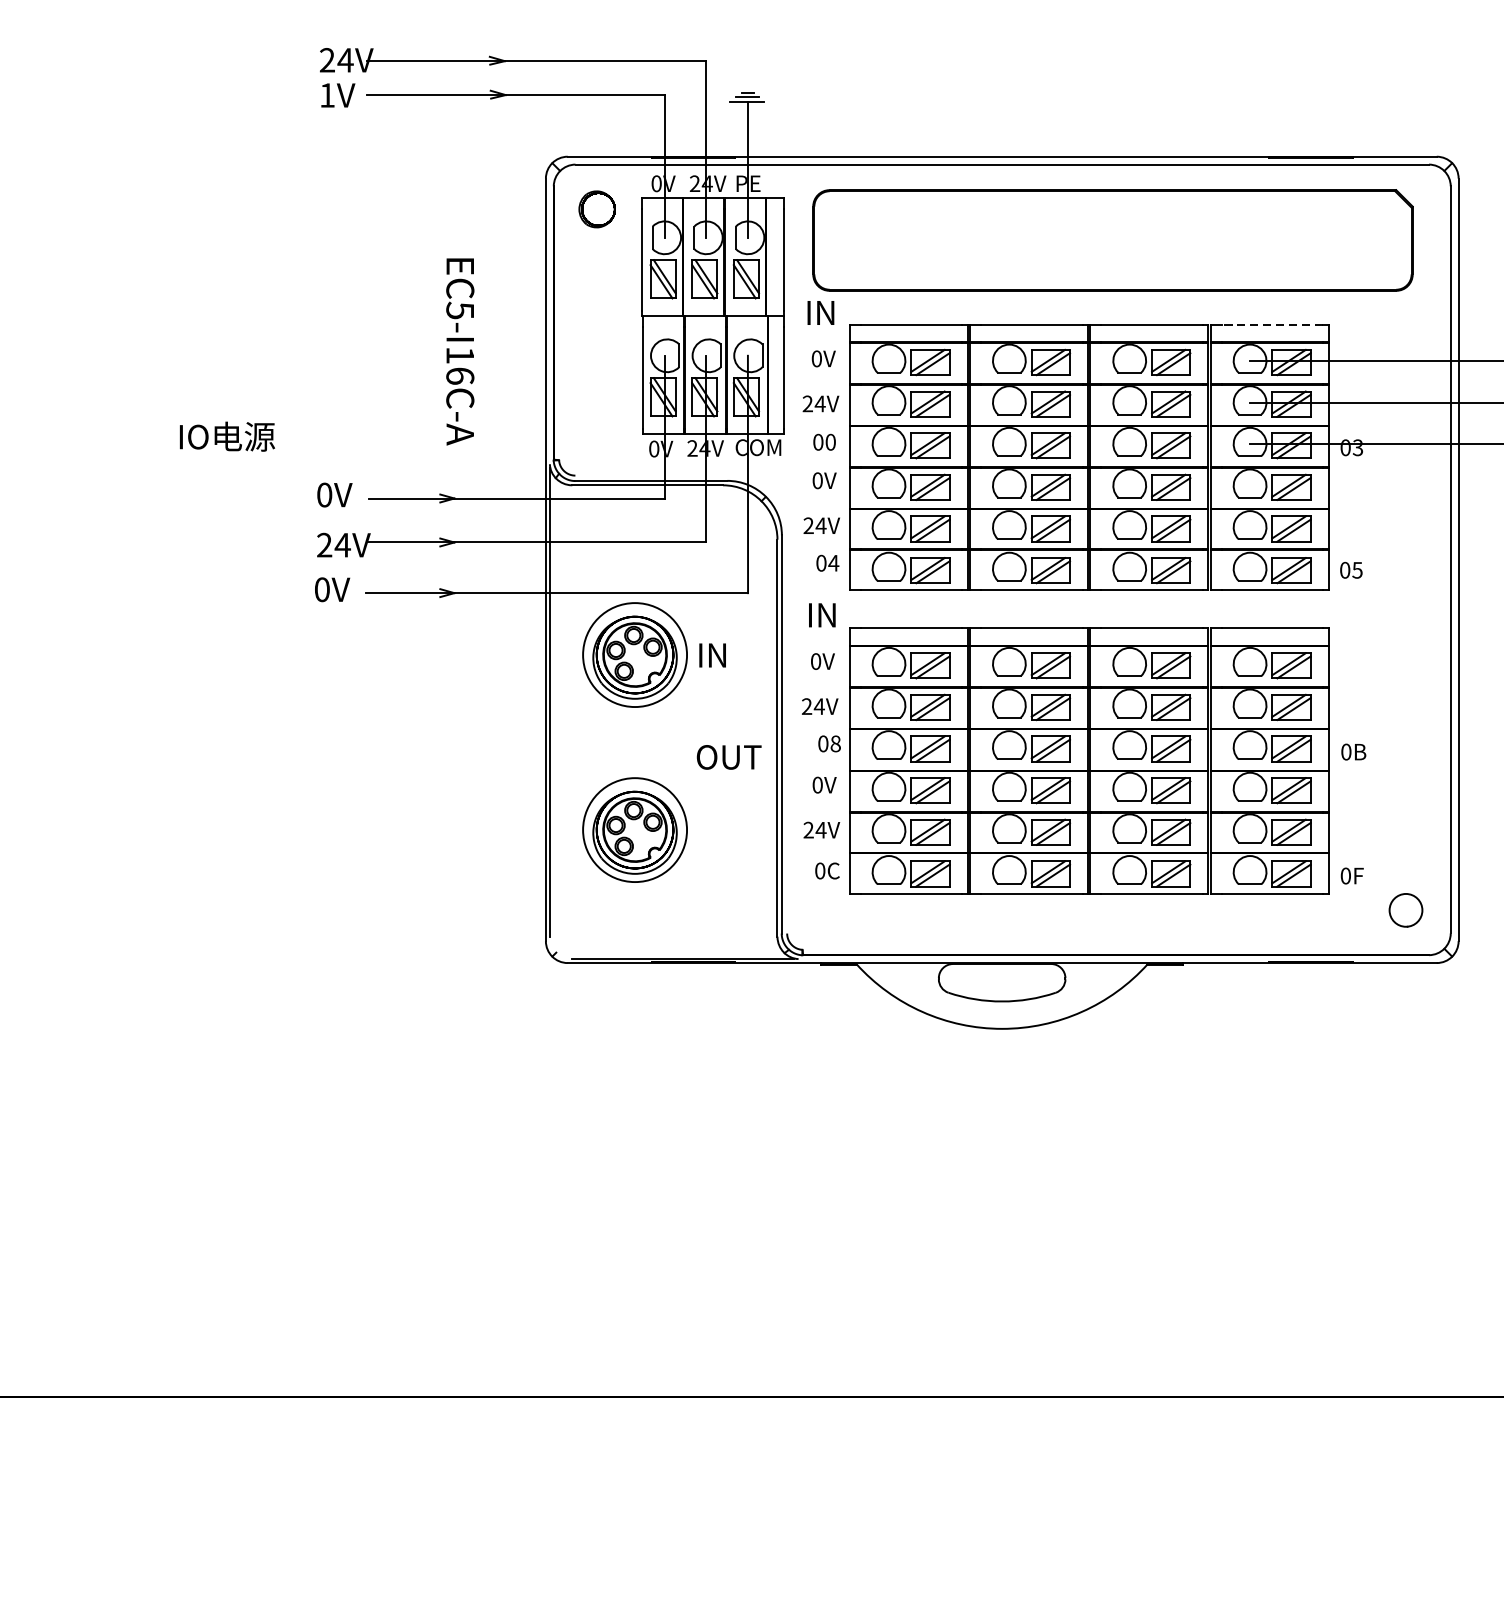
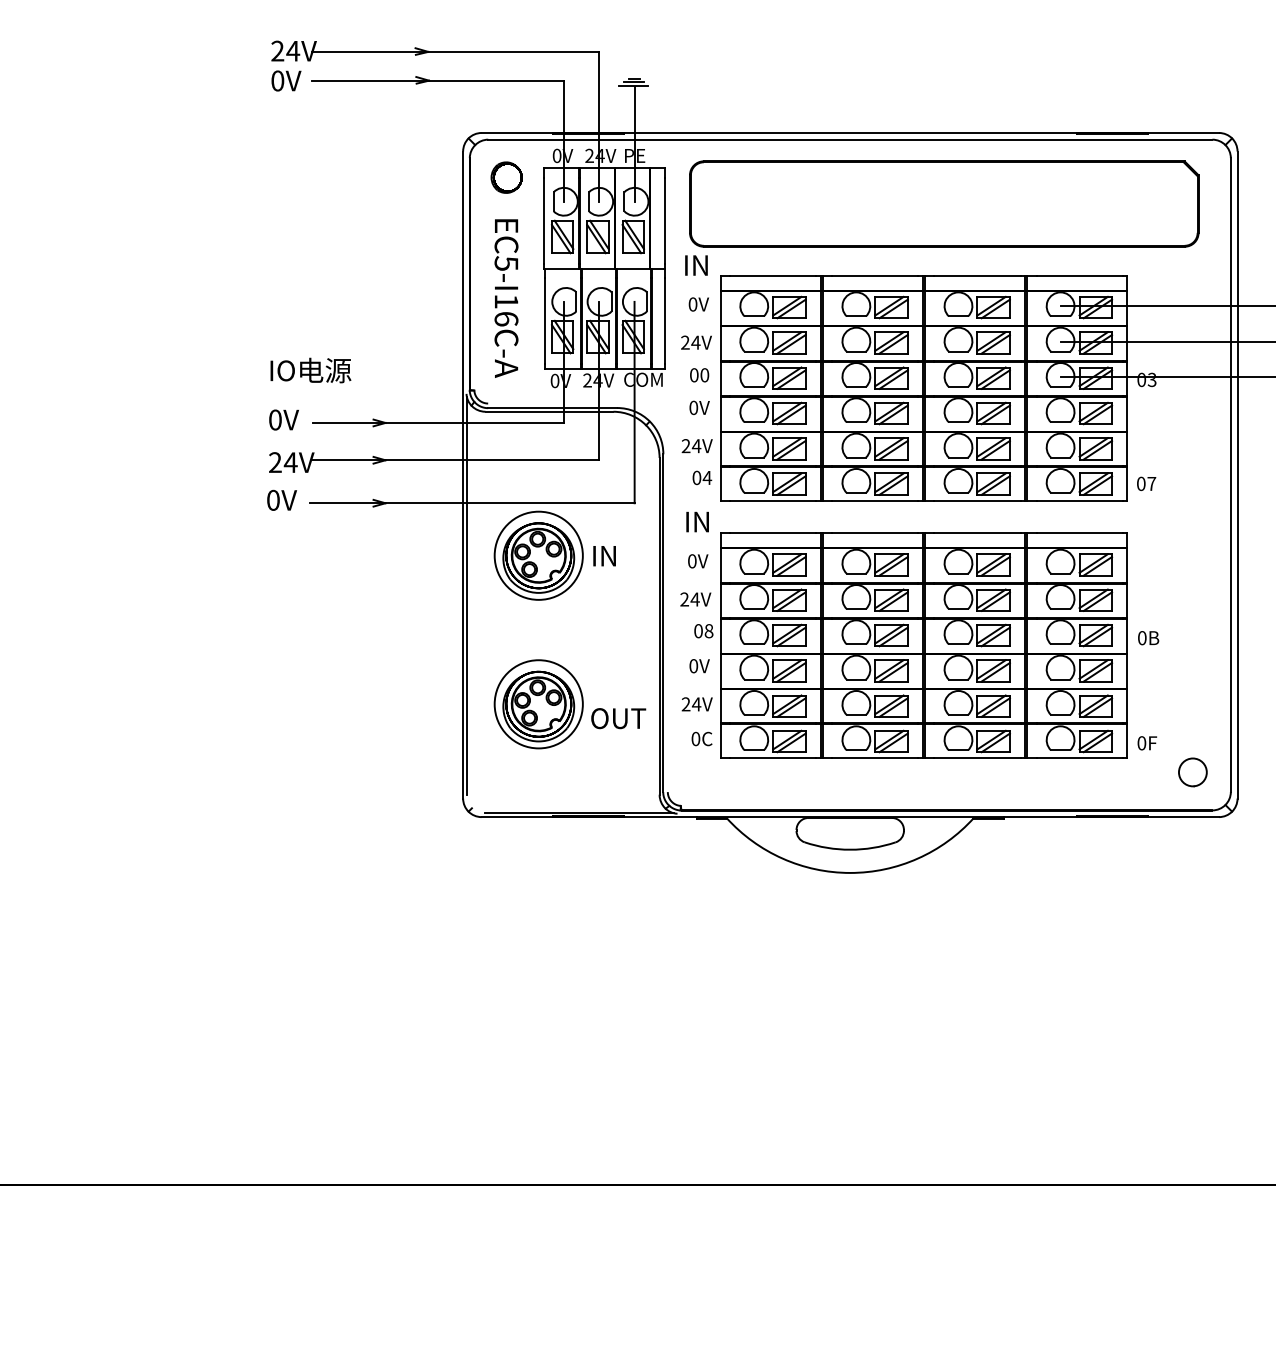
text: (327, 94) -> (277, 80), 1V -> 0V
line: (1272, 324) -> (1079, 275), dashed -> solid
text: (460, 351) -> (506, 298), moved
text: (226, 436) -> (310, 370), moved
text: (1357, 571) -> (1151, 484), 05 -> 07
text: (729, 757) -> (618, 718), moved

